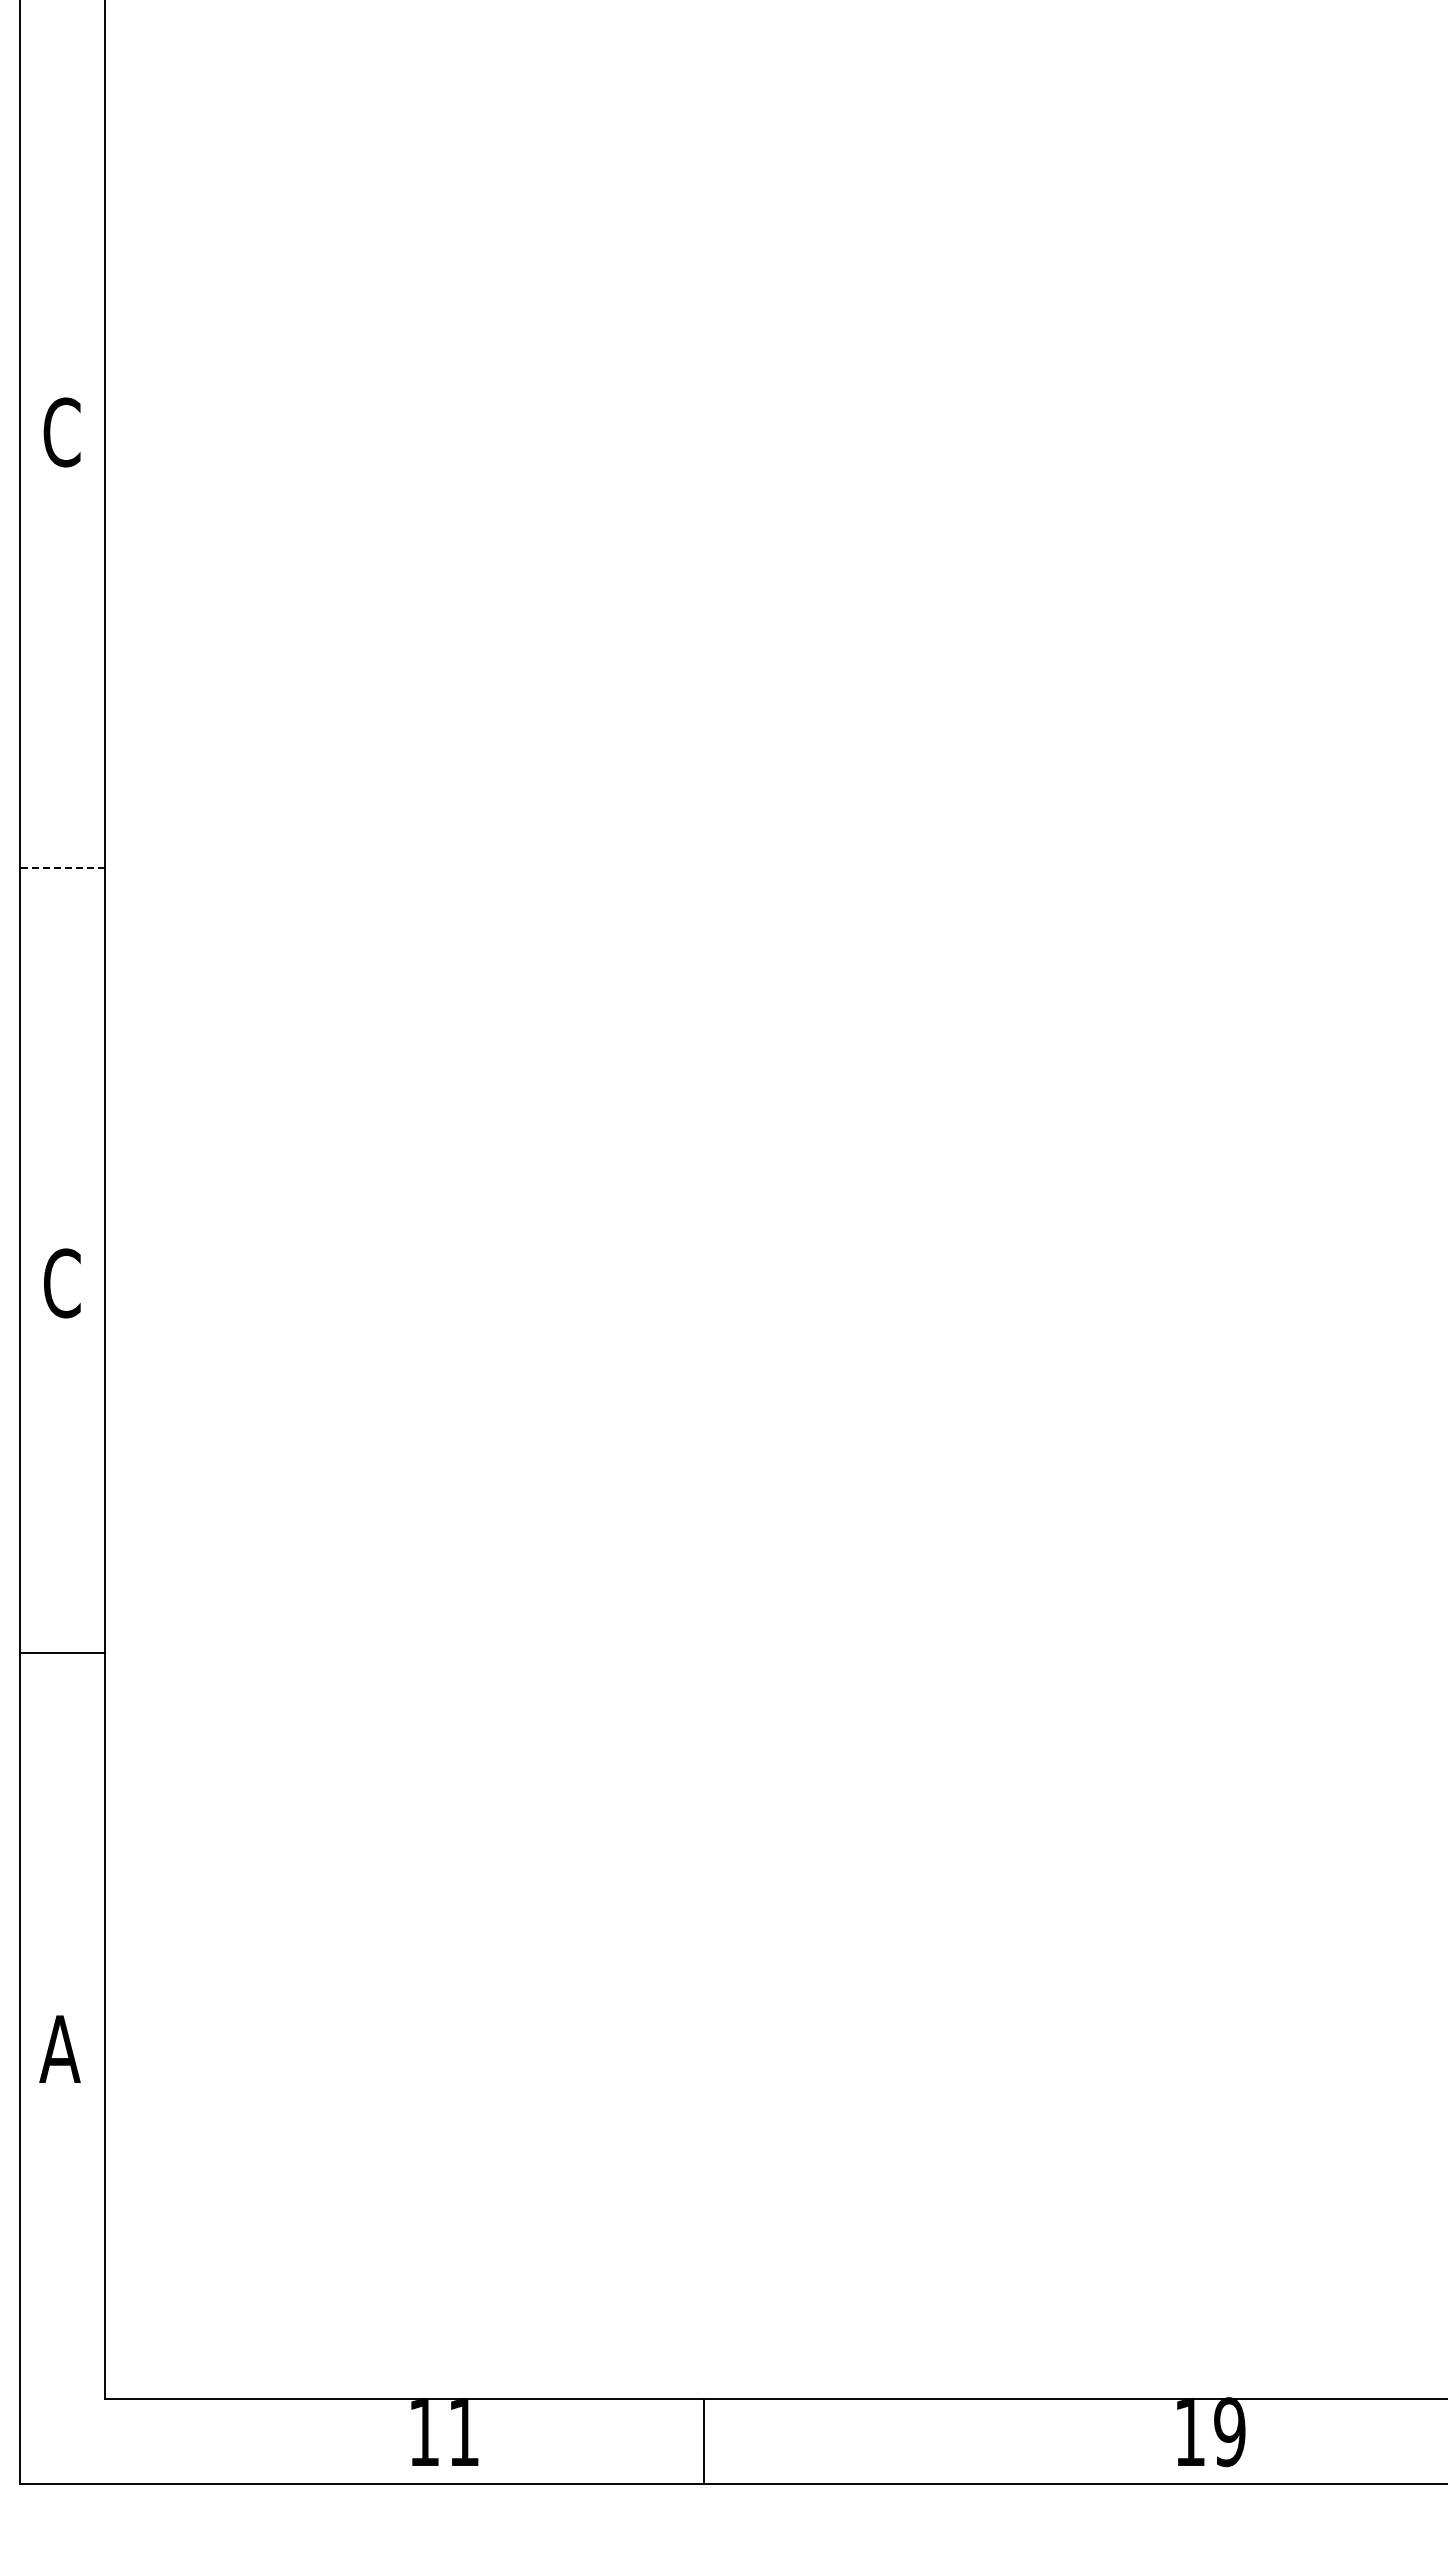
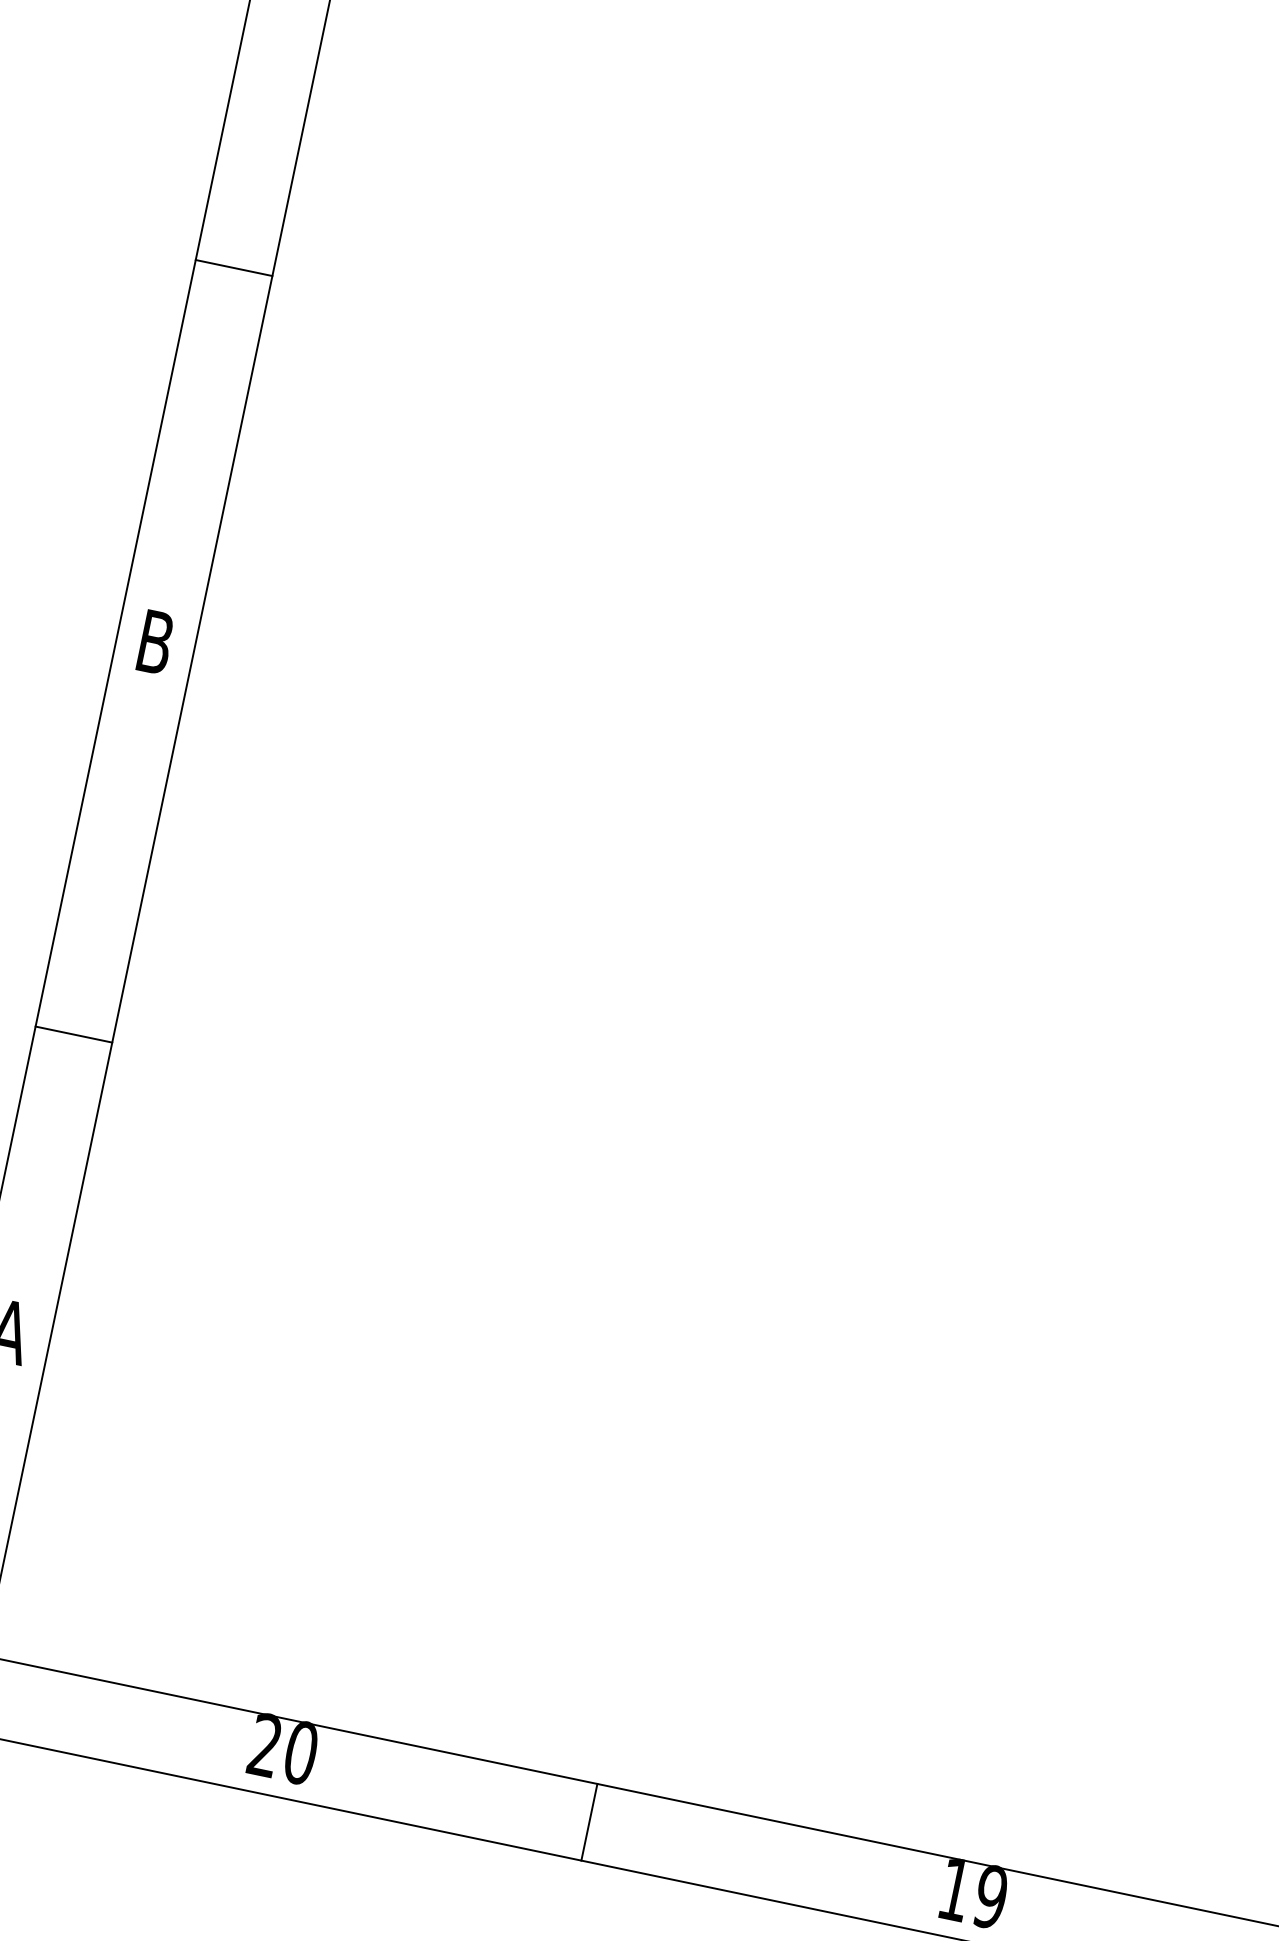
line: (62, 867) -> (233, 267), dashed -> solid
text: (62, 1283) -> (155, 642), C -> B
line: (62, 1652) -> (73, 1034), moved
text: (444, 2432) -> (283, 1749), 11 -> 20
line: (704, 2441) -> (589, 1821), moved

